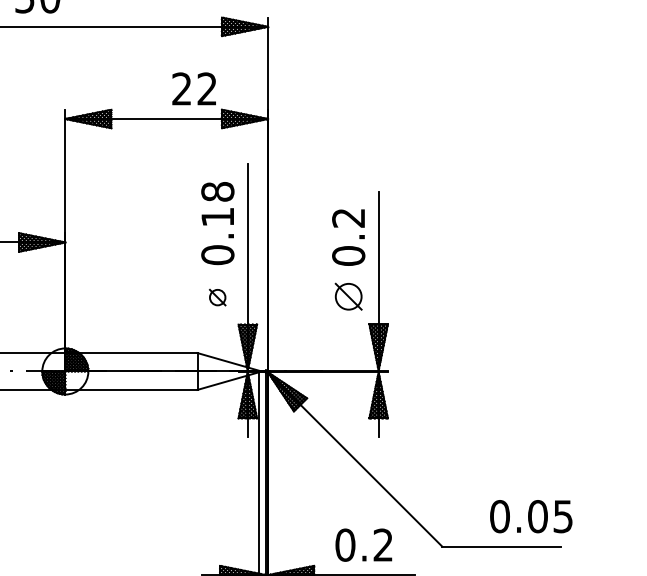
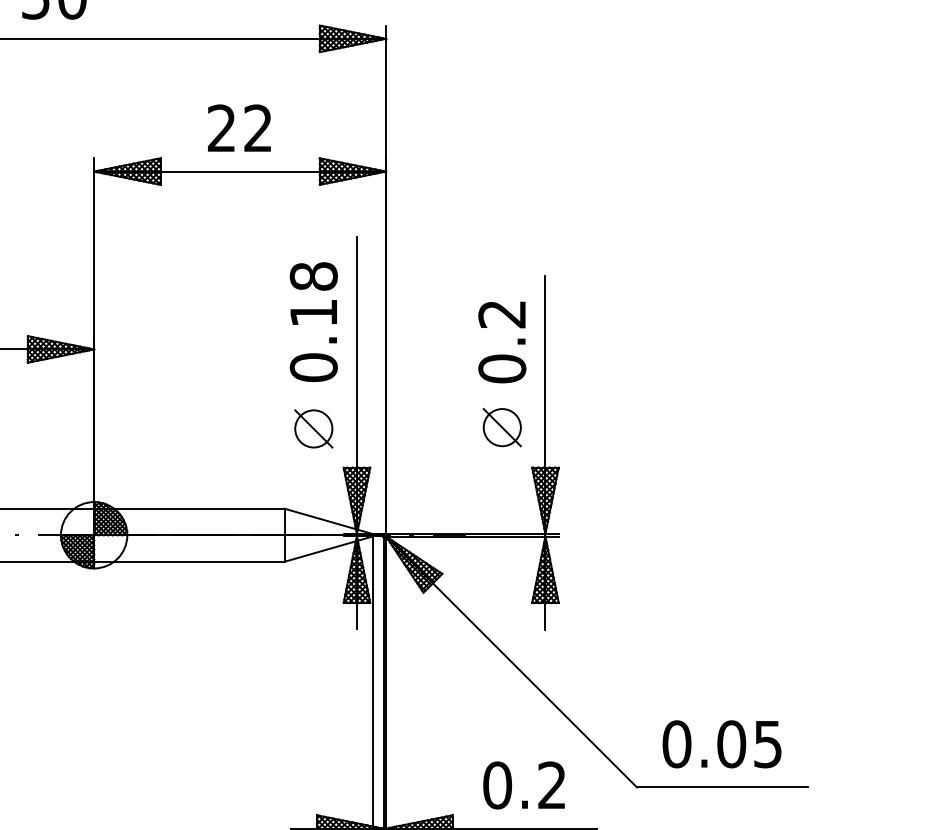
text: (193, 88) -> (238, 127), moved
part: (217, 297) -> (313, 428), size x1.67
text: (531, 516) -> (722, 744), moved

